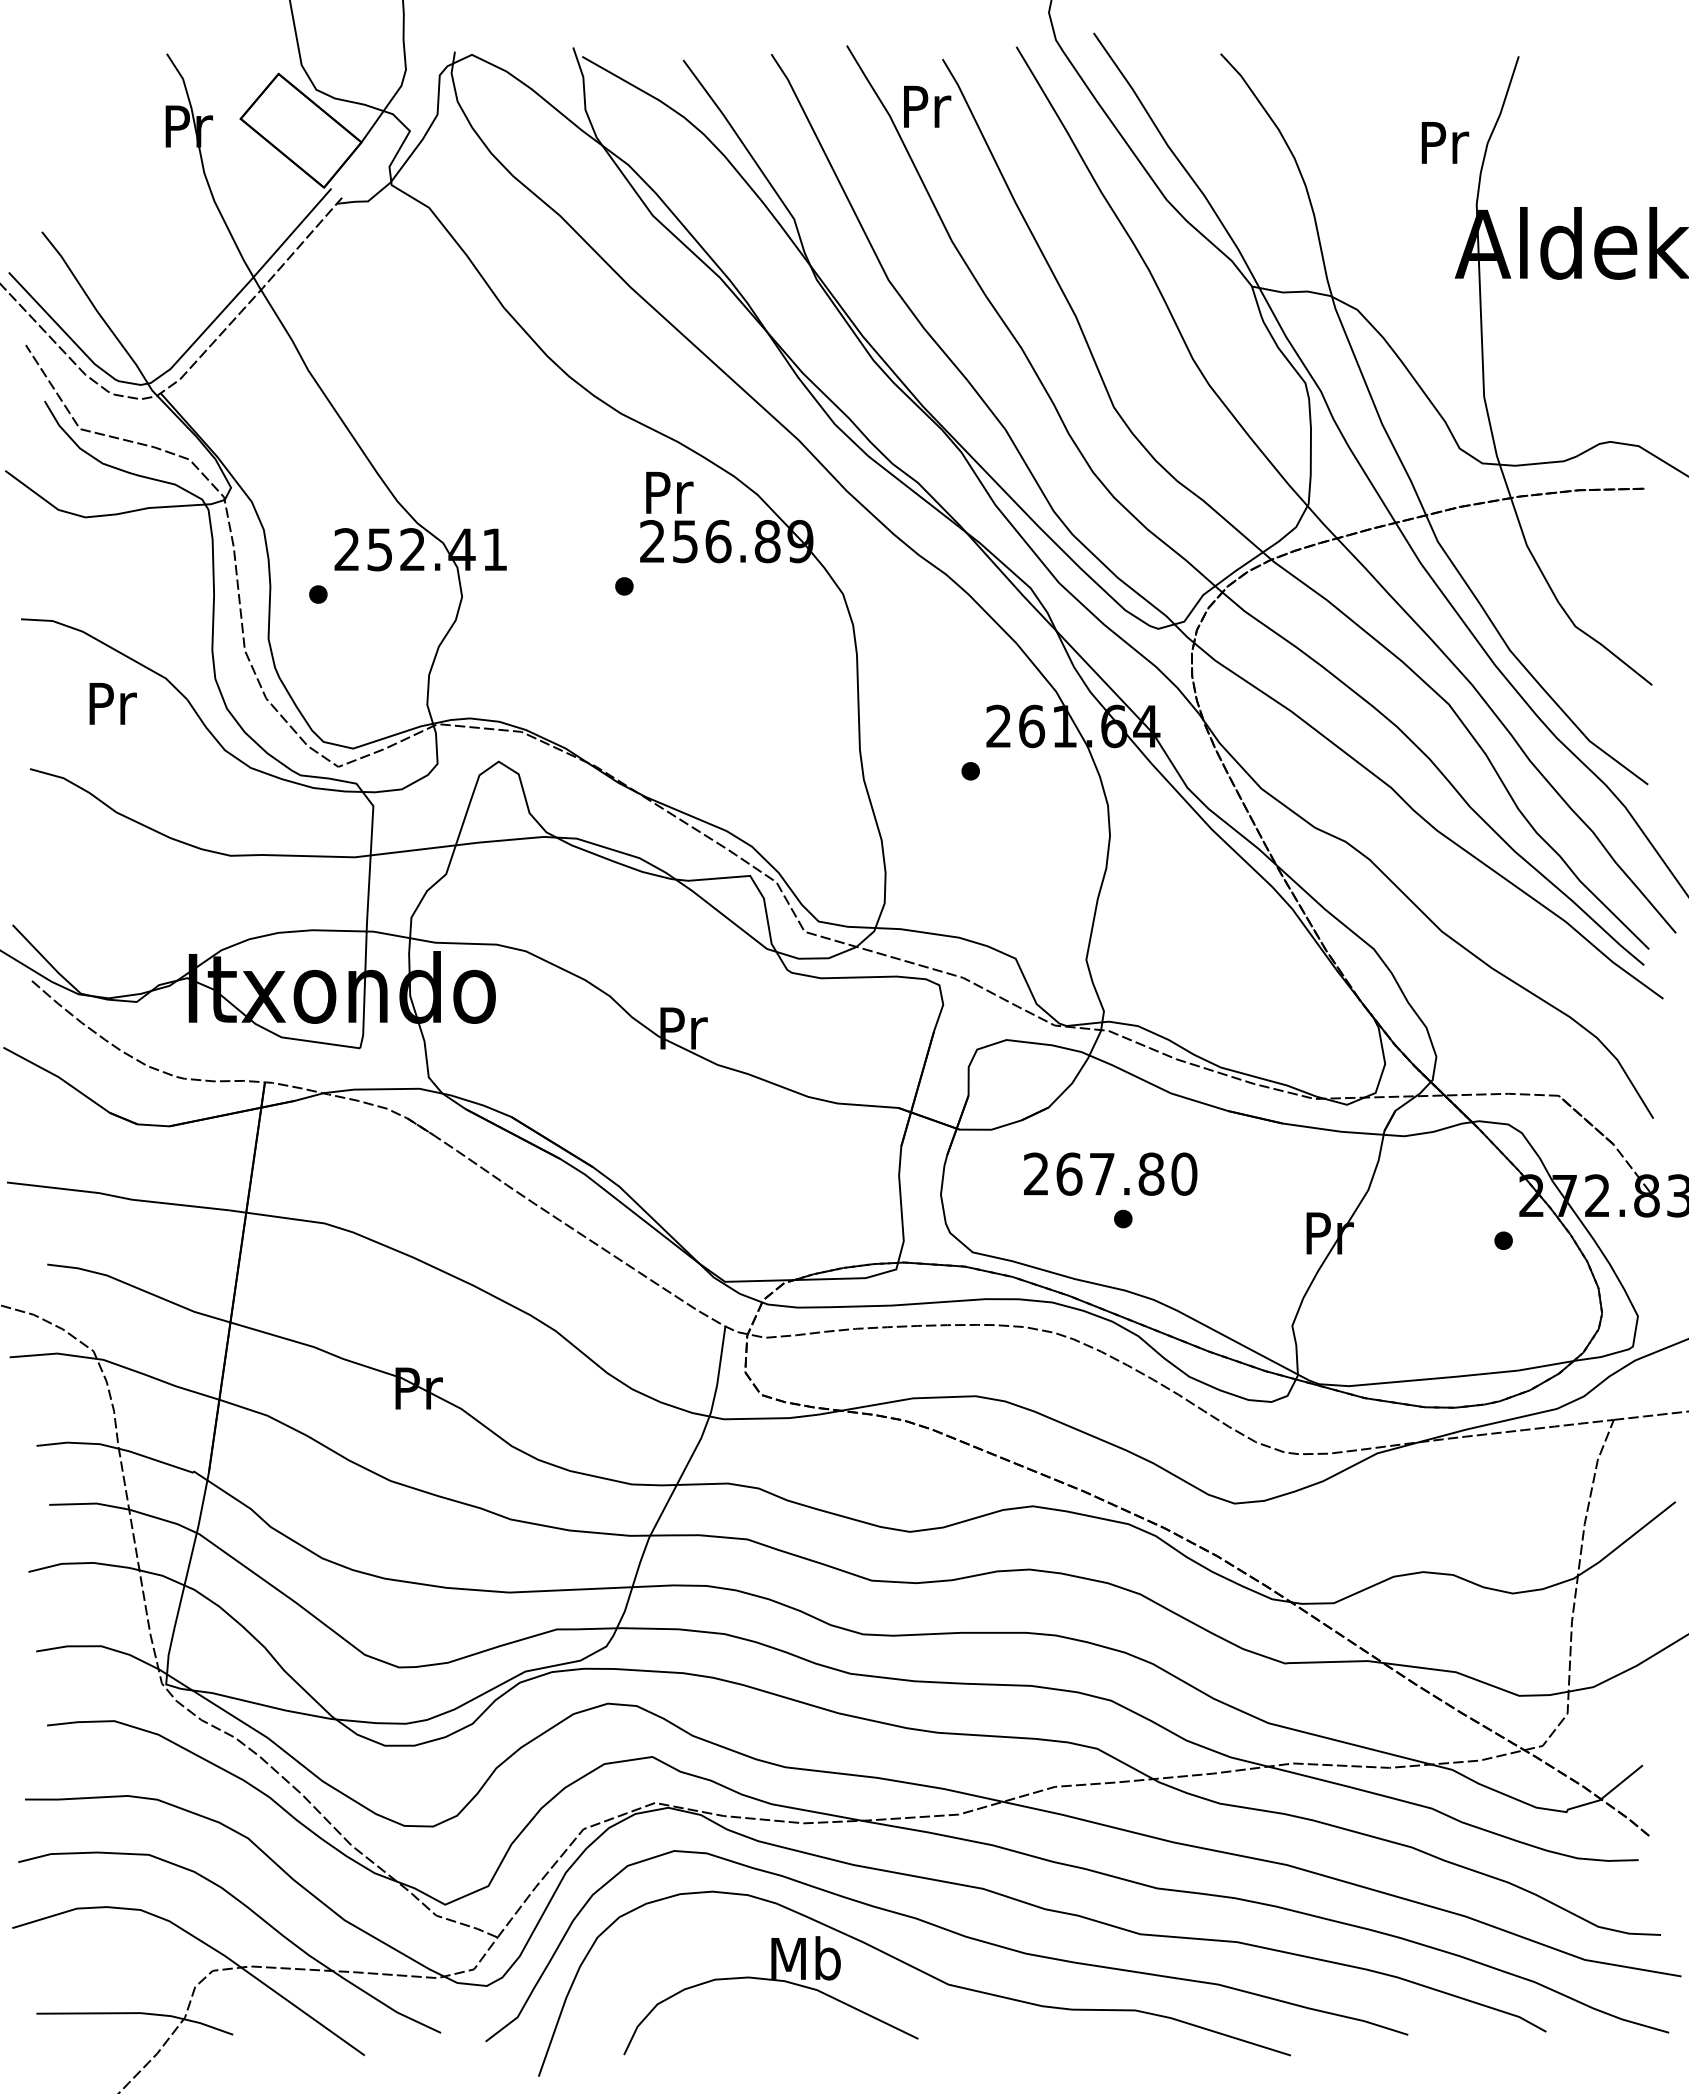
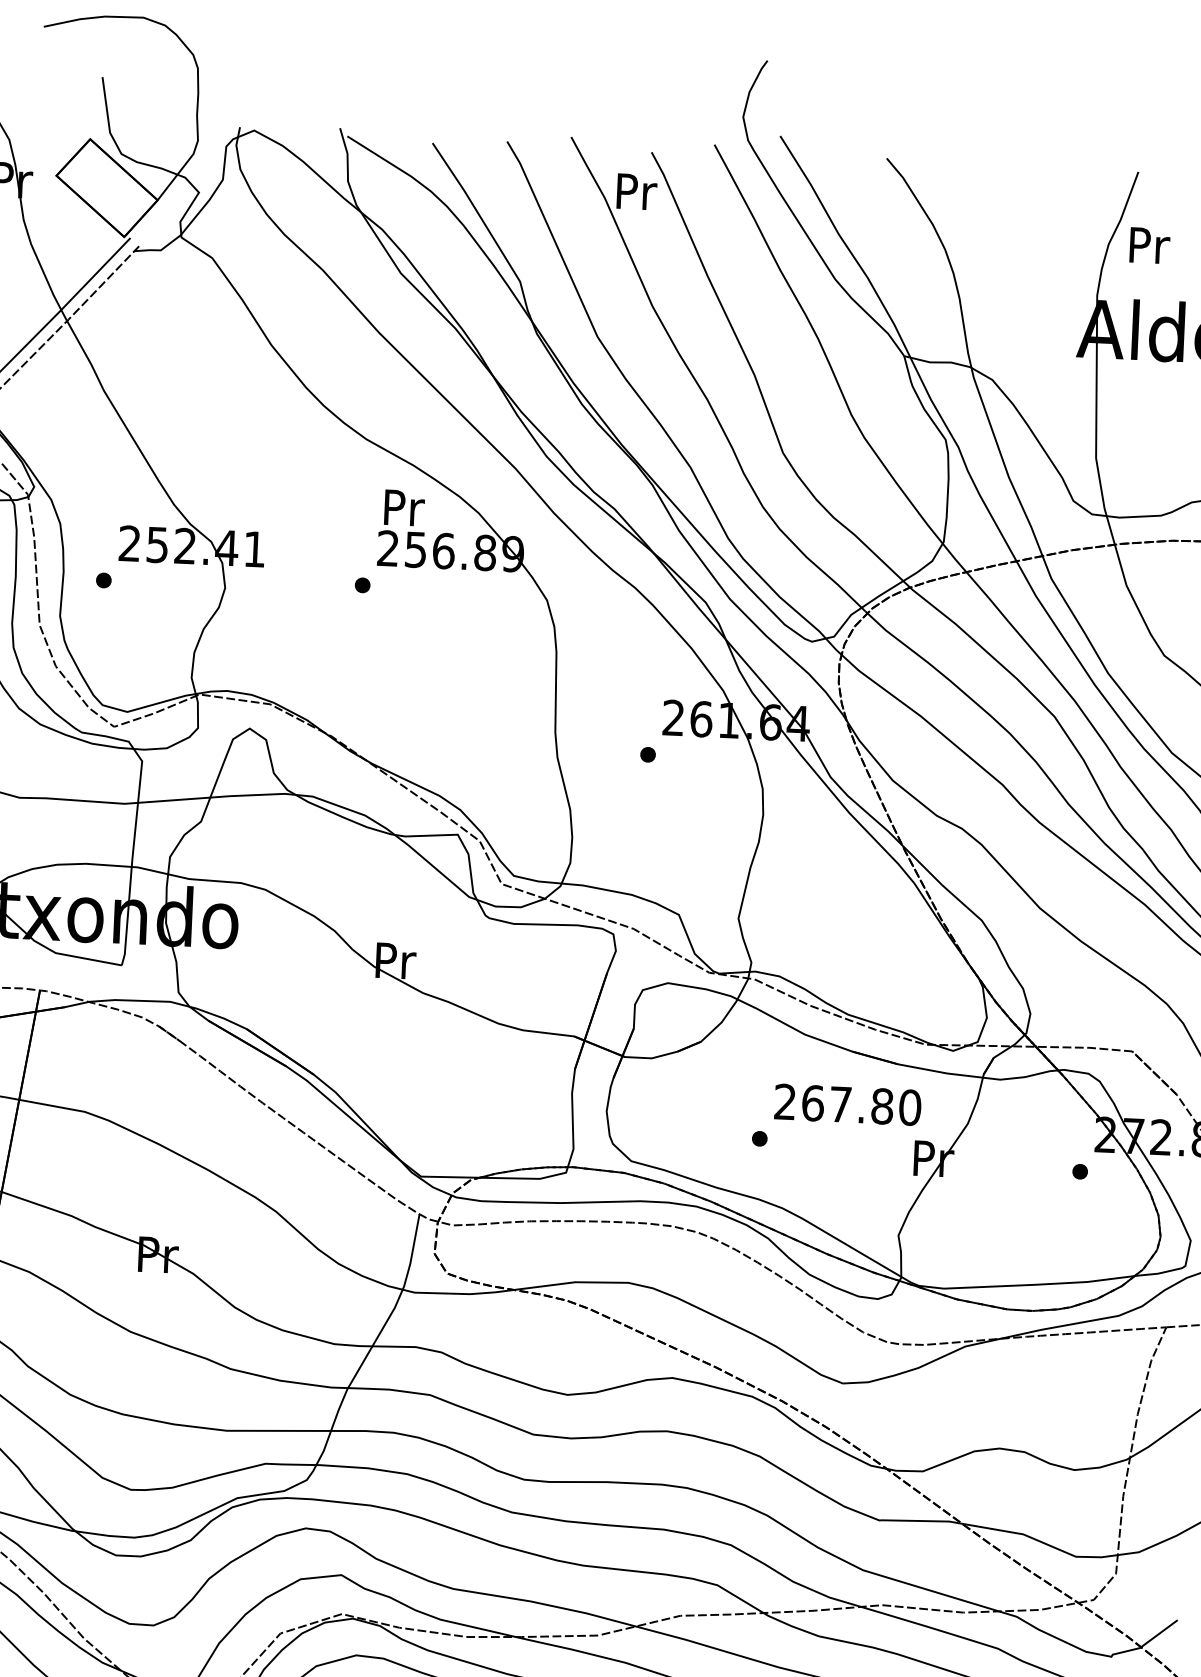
text: (1445, 142) -> (1150, 245), moved
text: (1110, 1173) -> (847, 1104), moved

